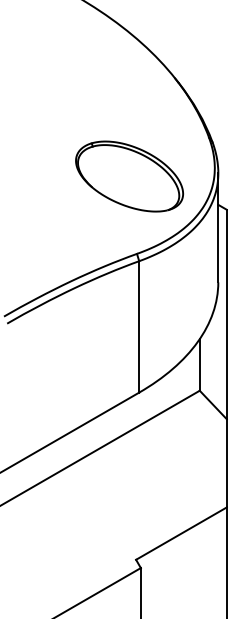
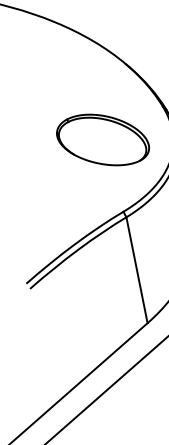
part: (129, 176) -> (102, 140), moved

